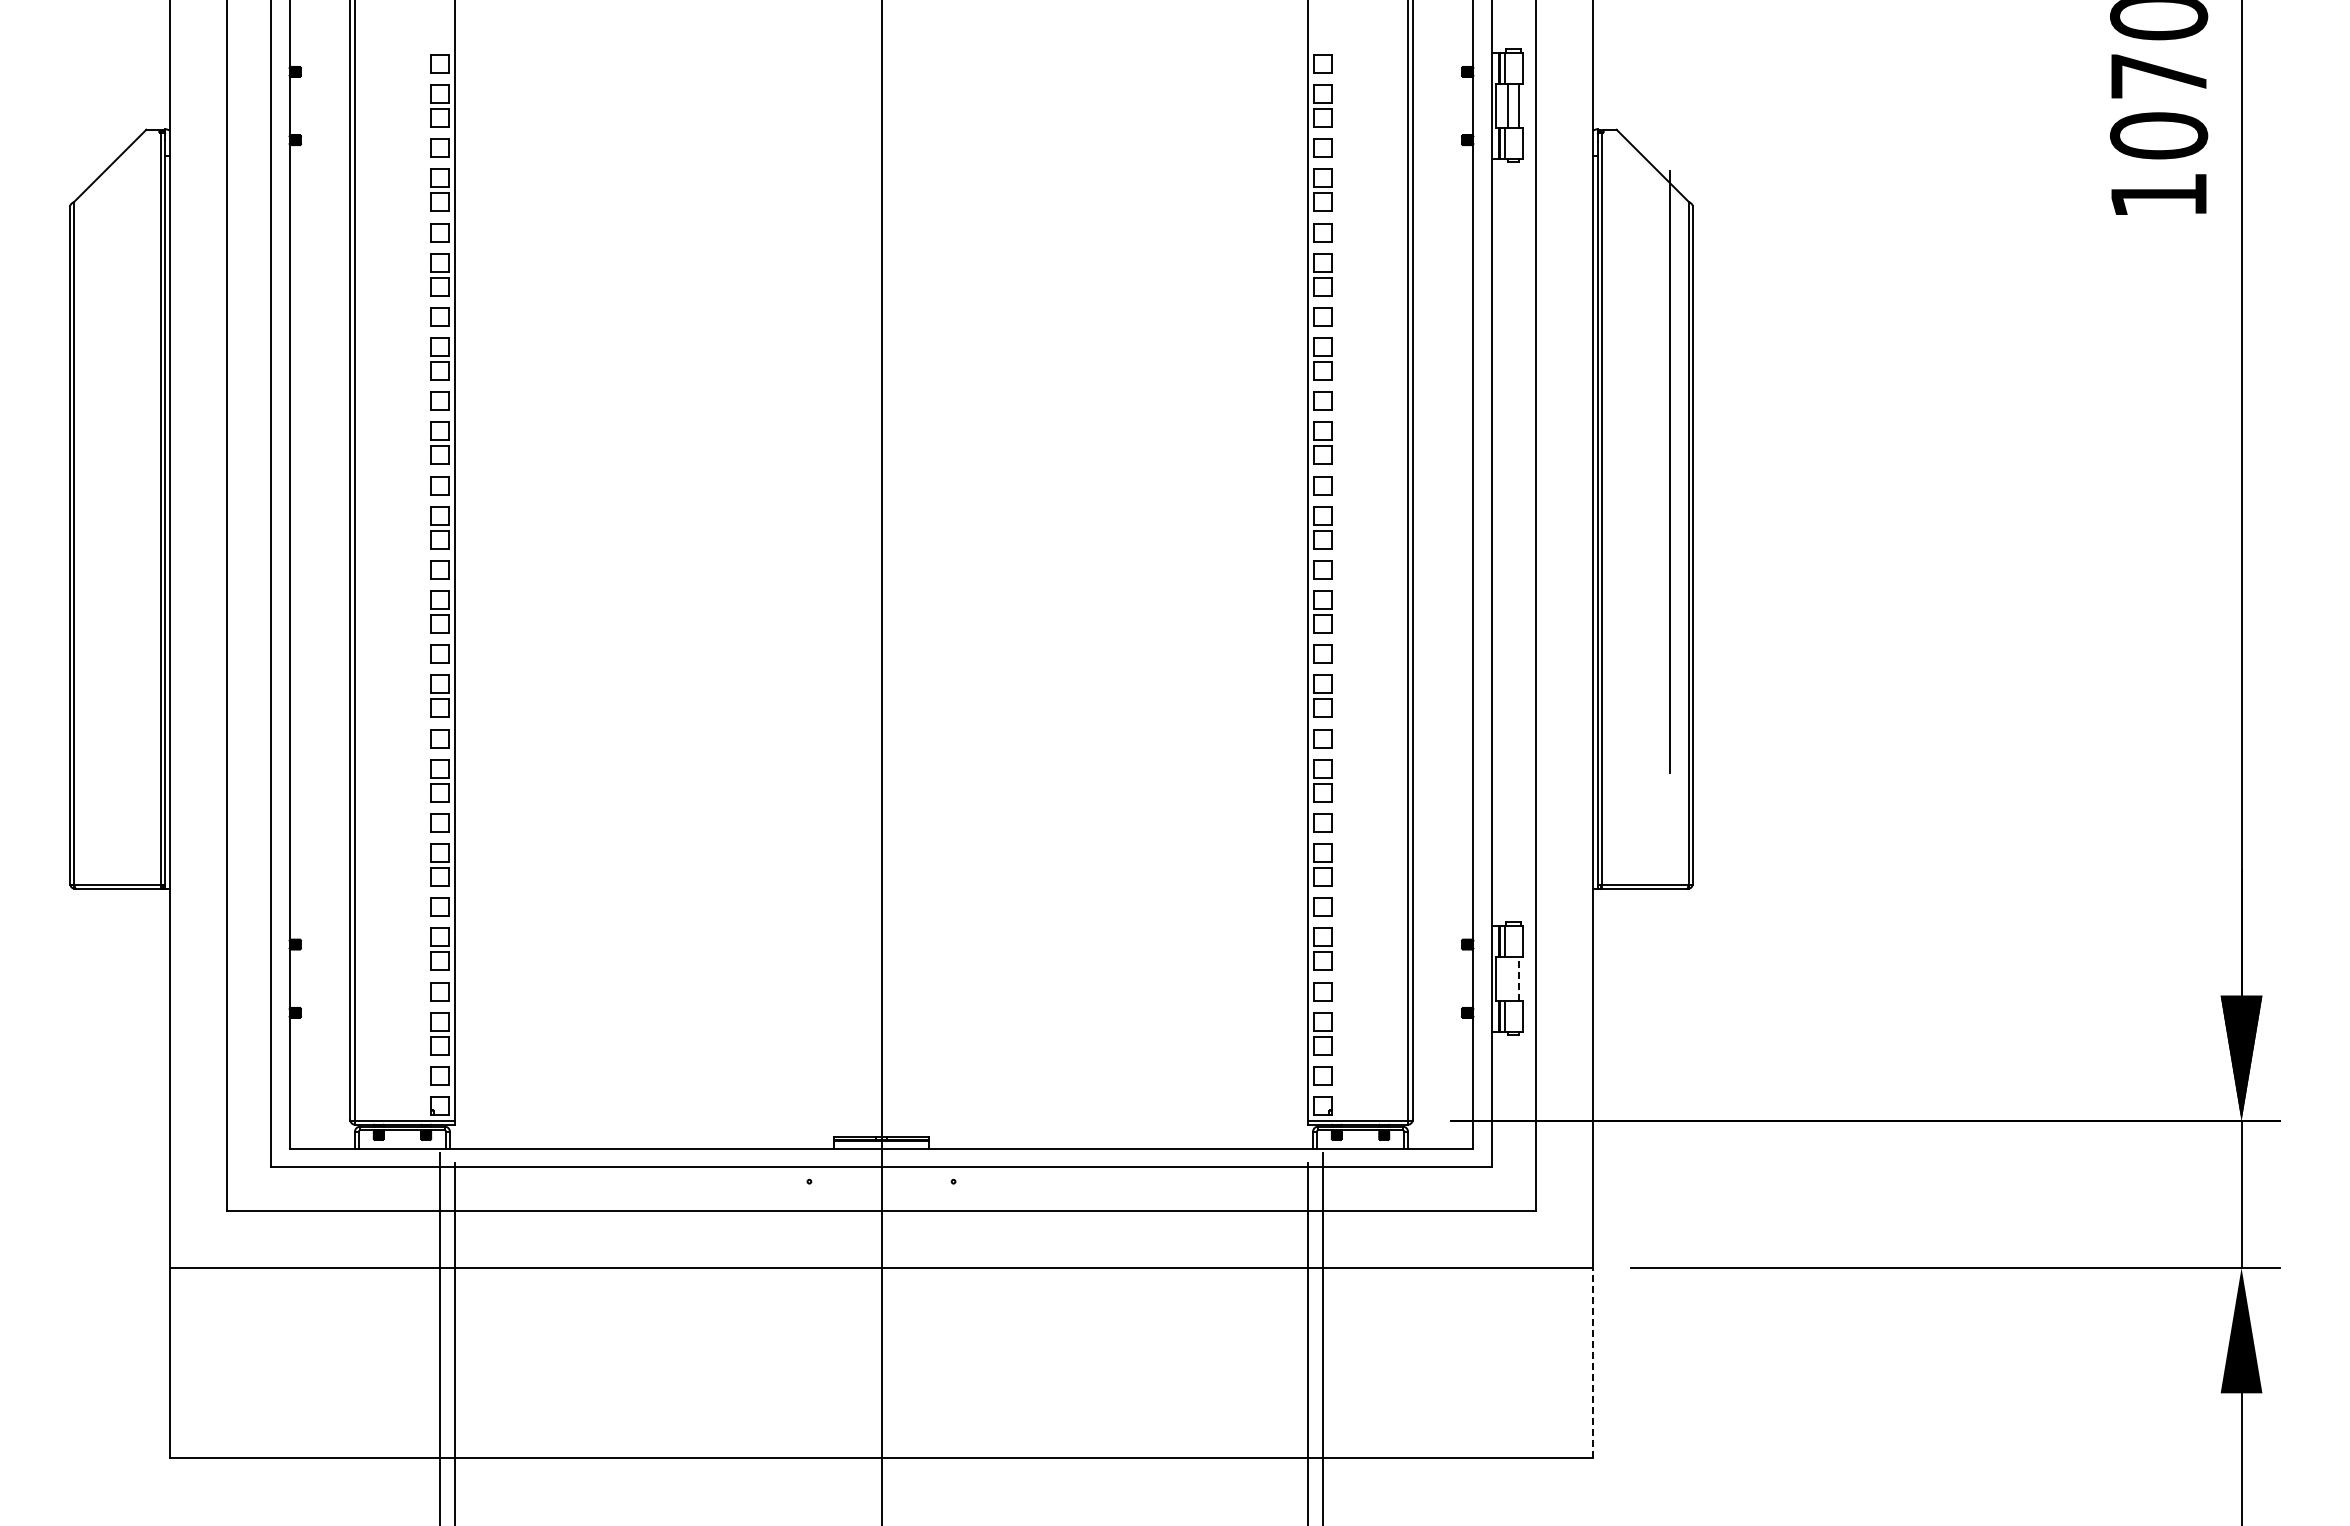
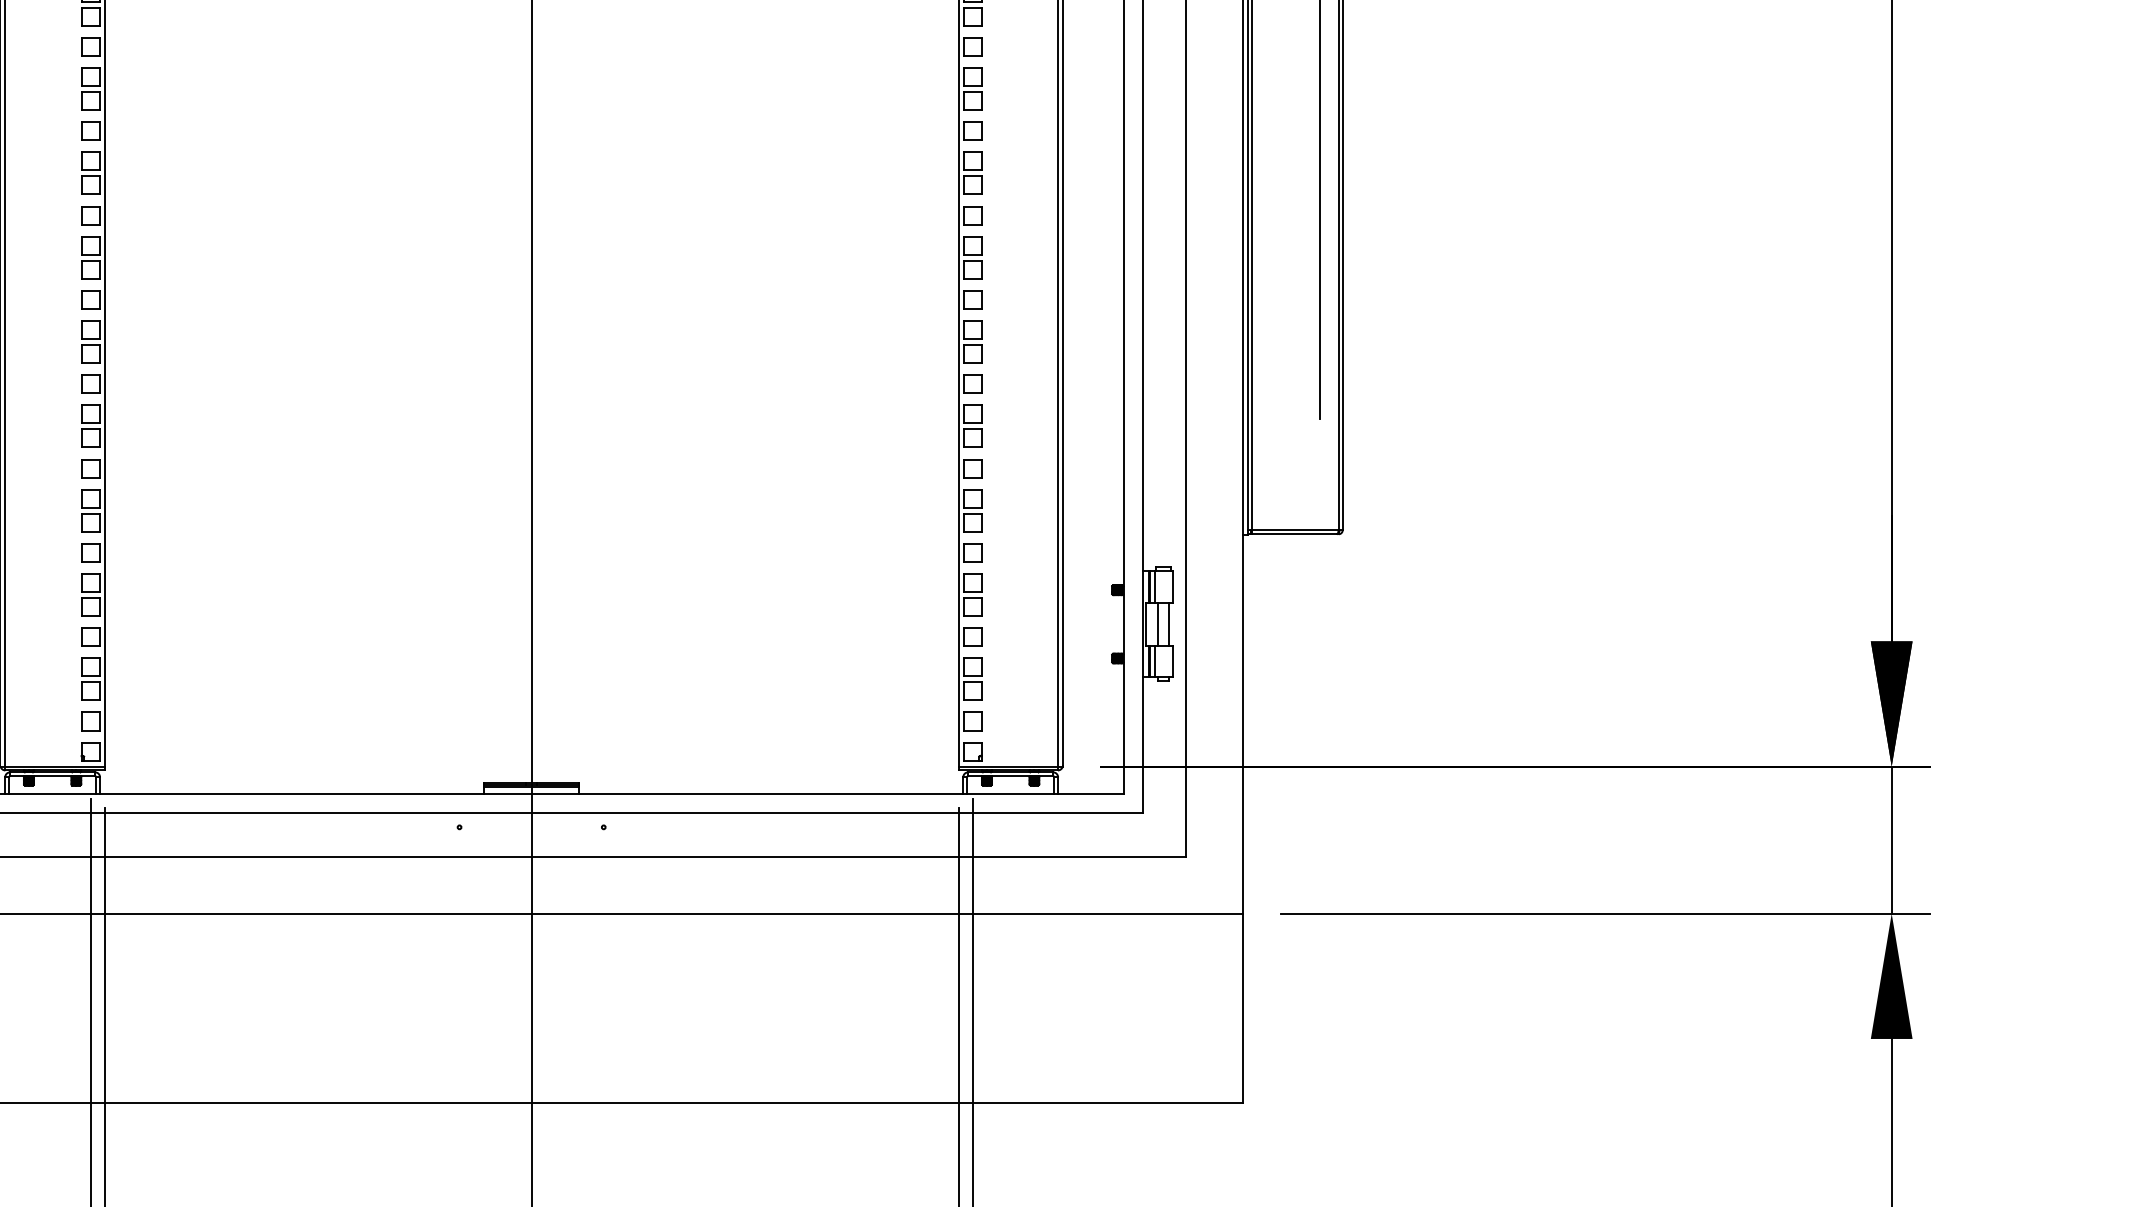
line: (1507, 978) -> (1157, 624), added
line: (1518, 978) -> (1168, 624), dashed -> solid
line: (1592, 1362) -> (1242, 1008), dashed -> solid

